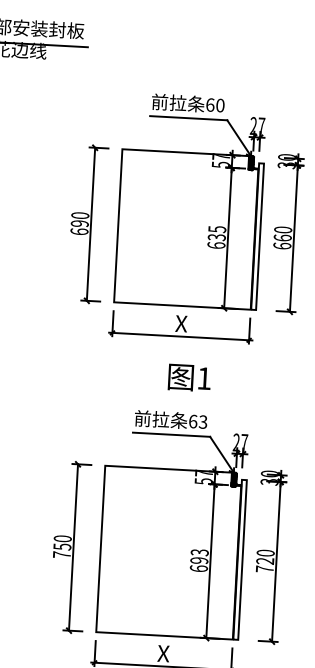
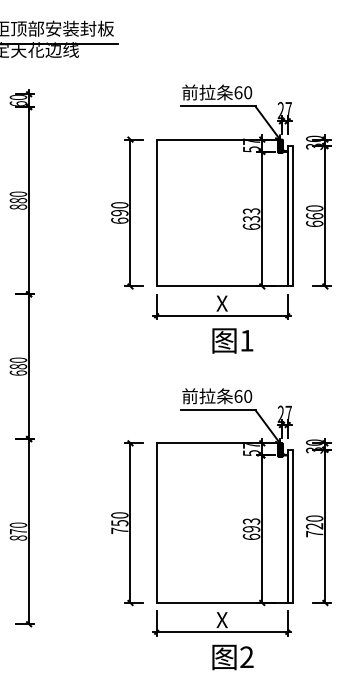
text: (216, 229) -> (250, 211), 635 -> 633
text: (189, 377) -> (232, 340), moved
text: (203, 422) -> (248, 396), 63 -> 60

